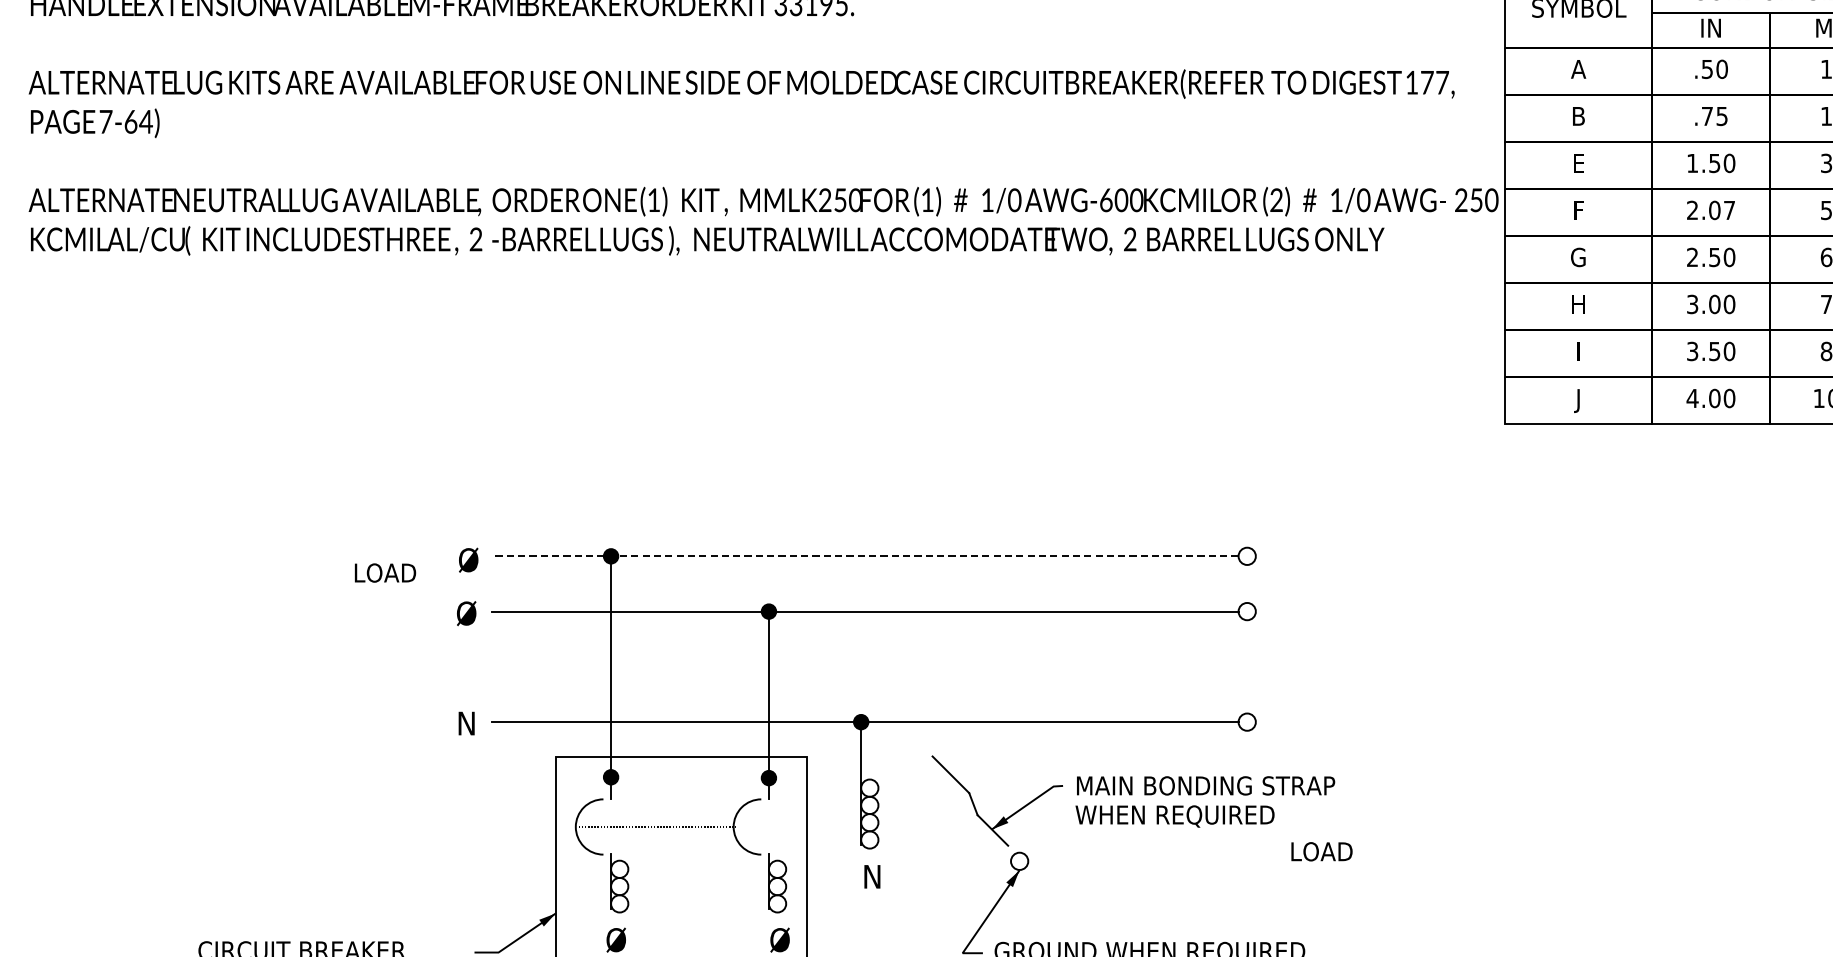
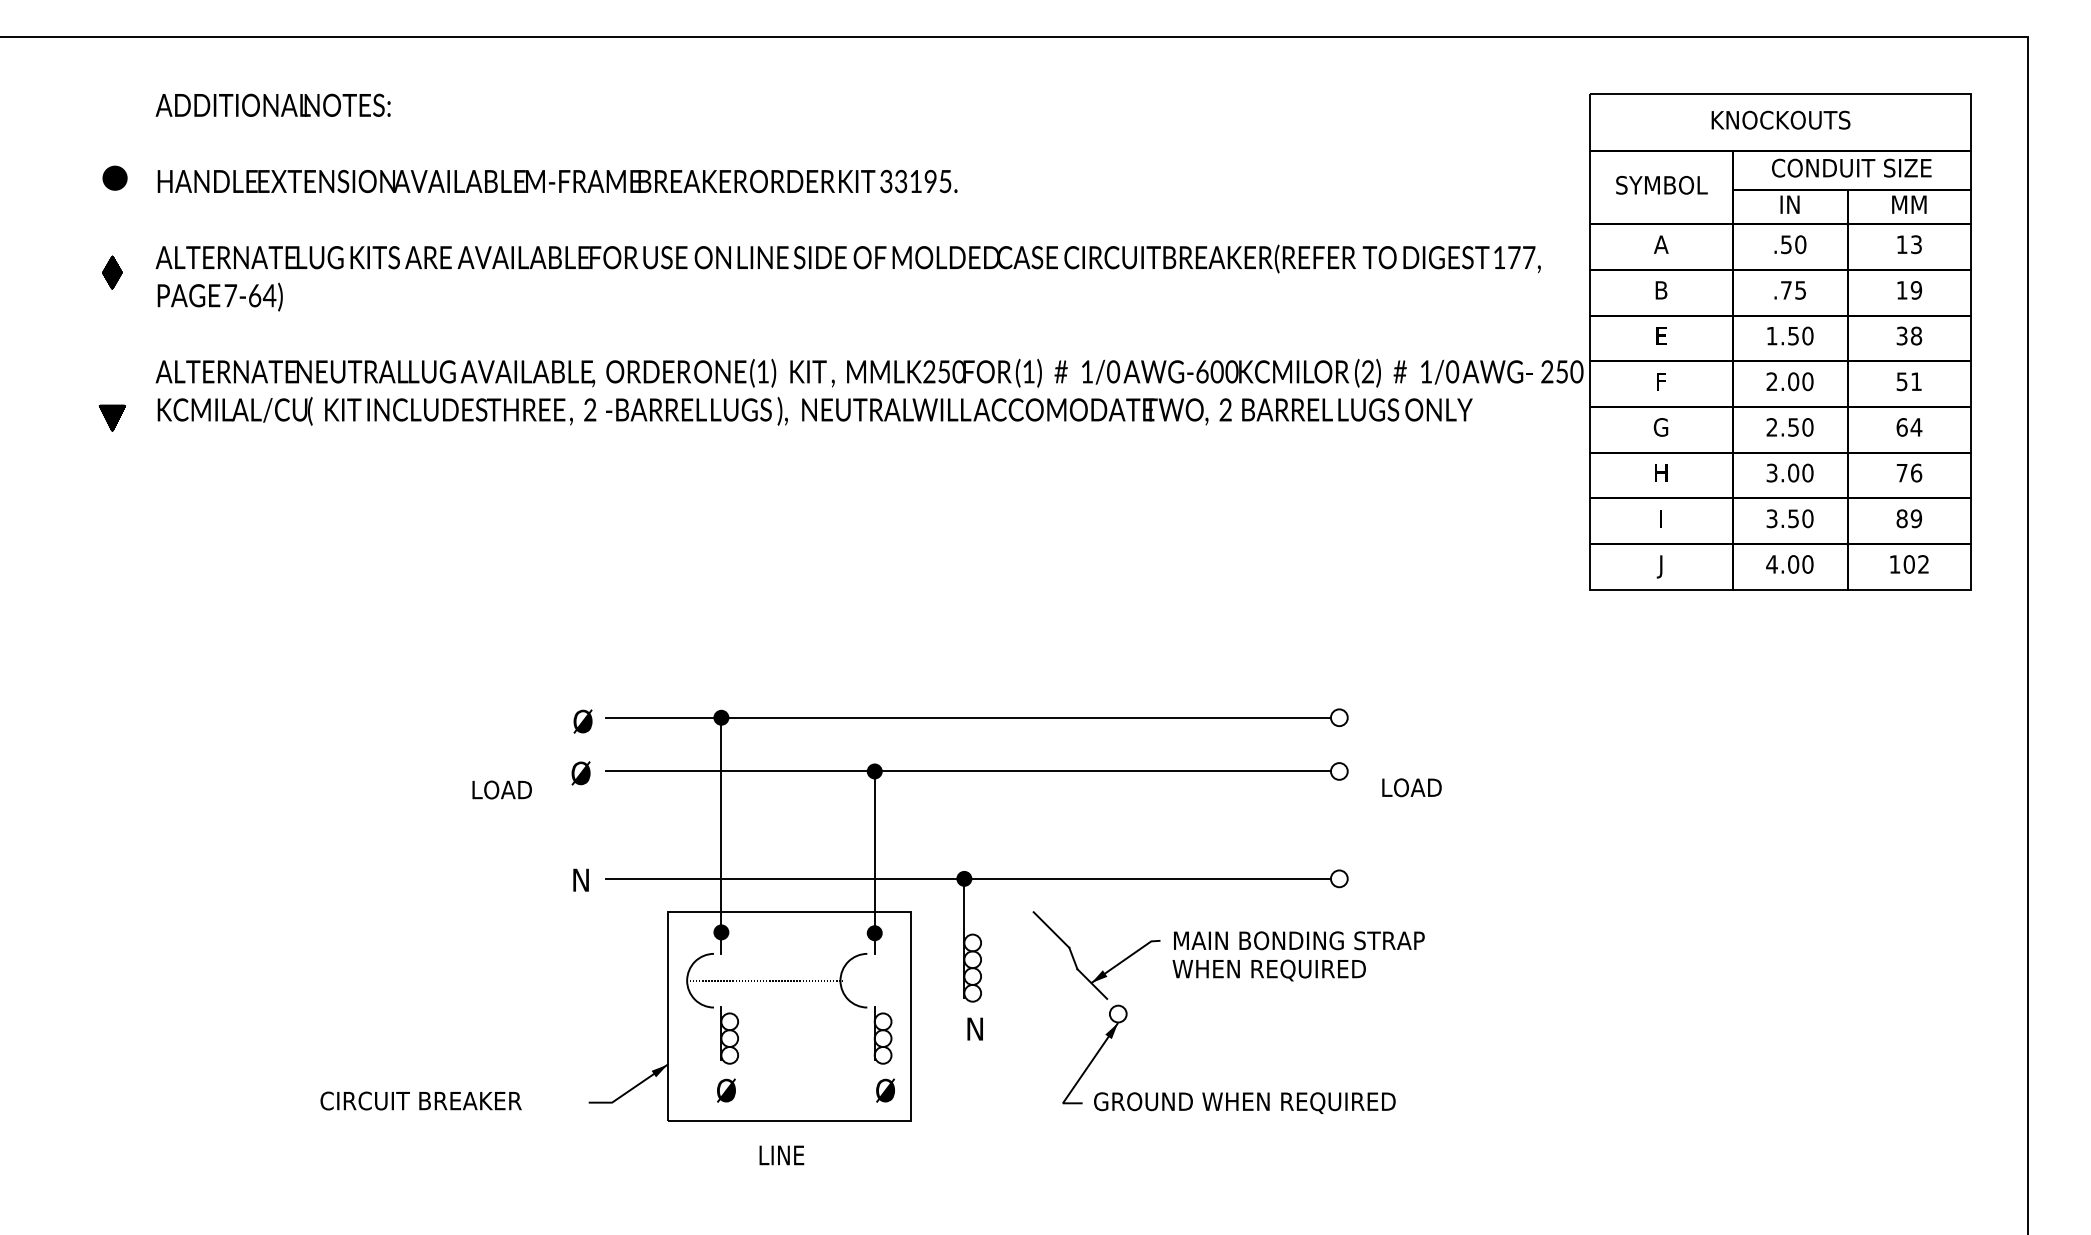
text: (1729, 210) -> (1807, 381), 2.07 -> 2.00
line: (865, 556) -> (968, 717), dashed -> solid
text: (384, 572) -> (501, 789), moved
text: (1321, 851) -> (1411, 787), moved

